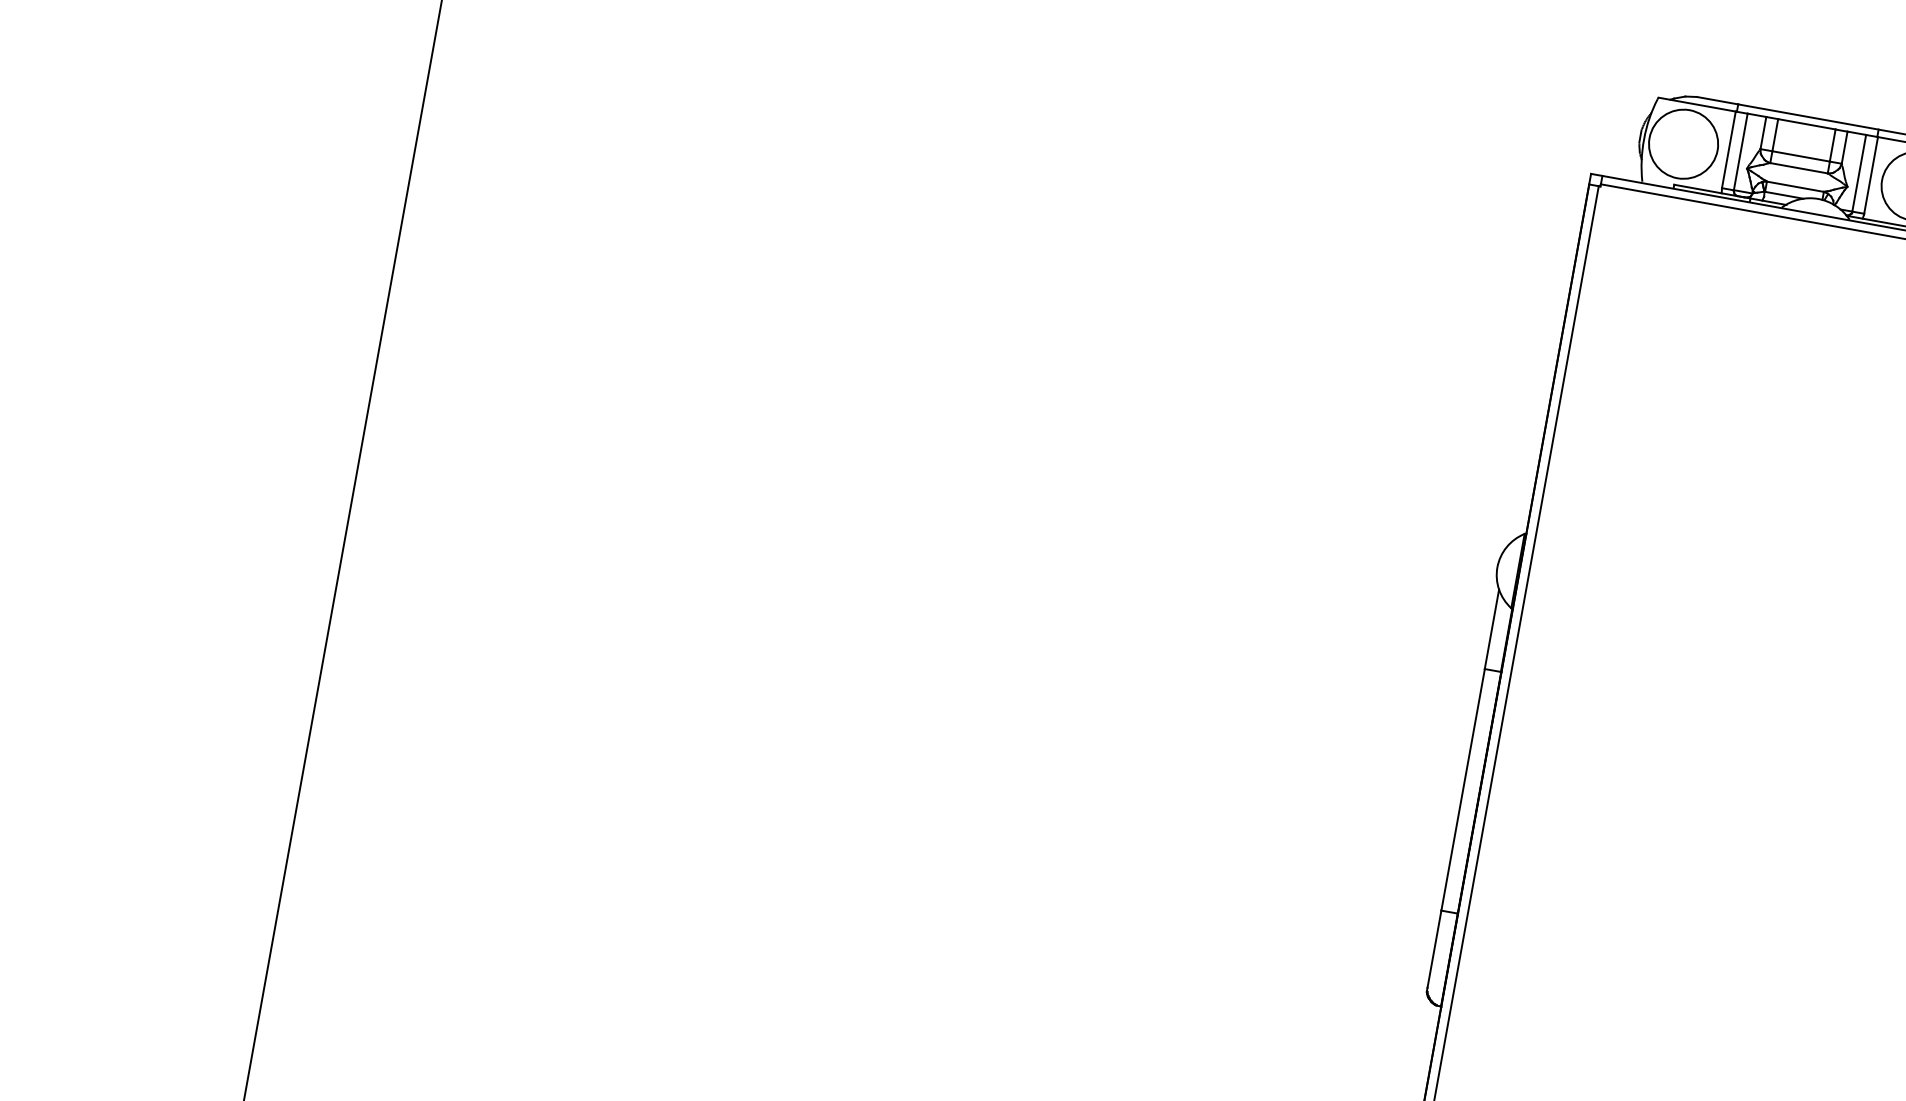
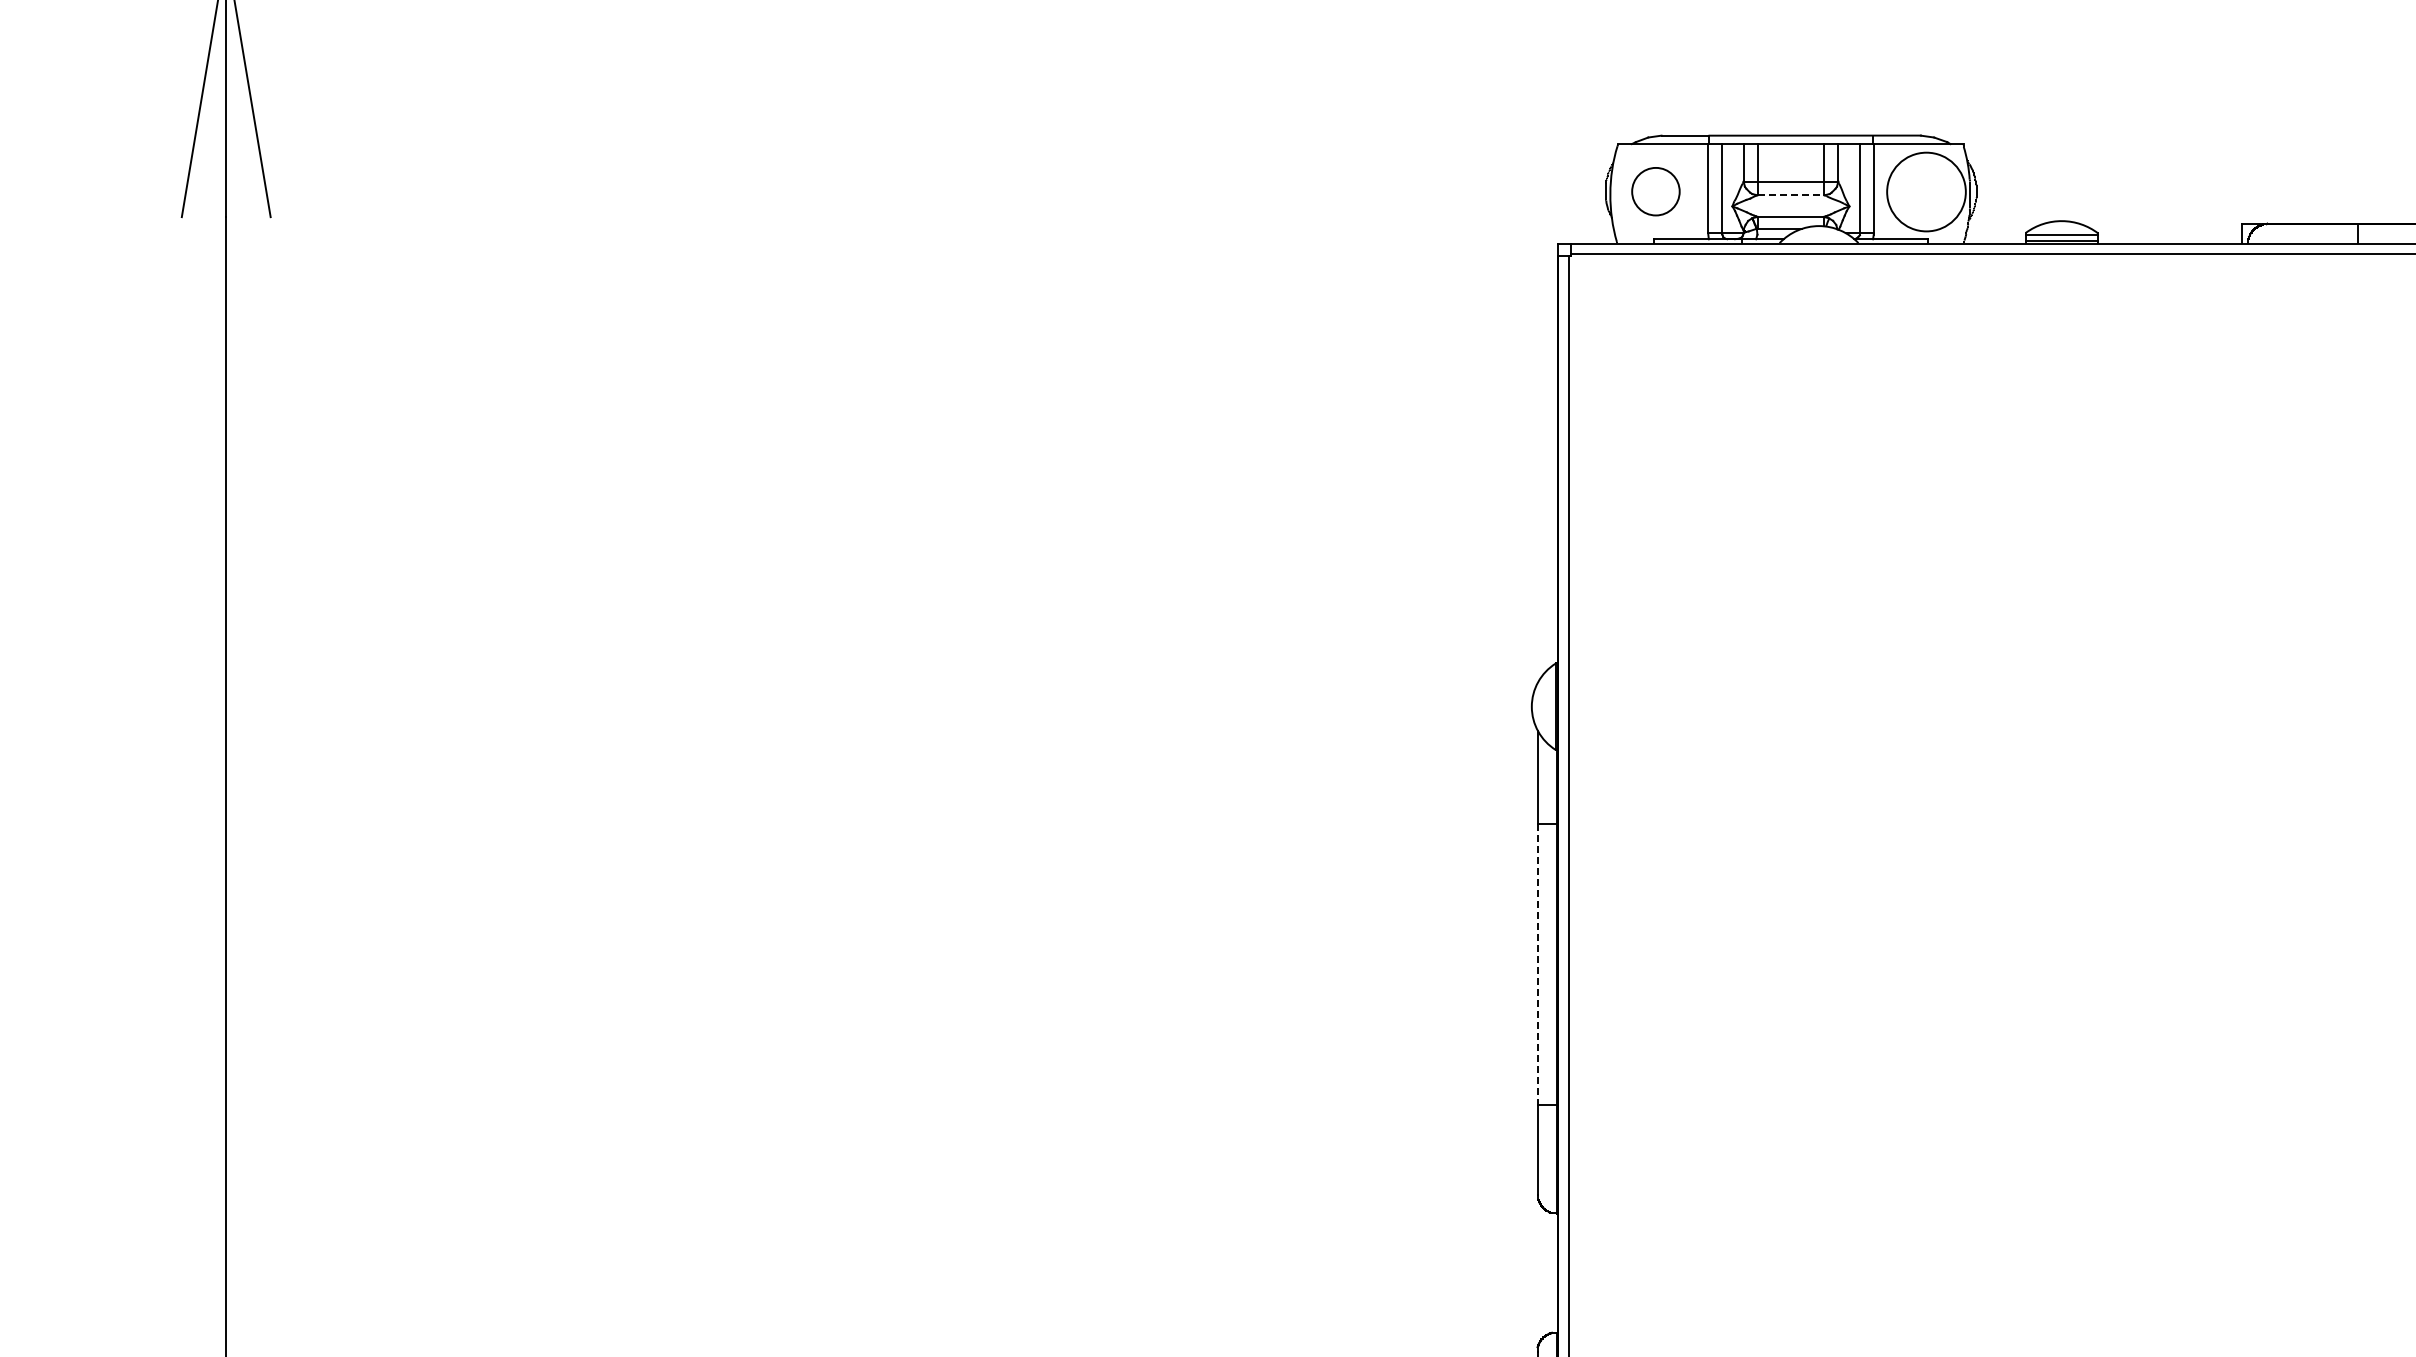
circle: (1683, 144) -> (1655, 191), size x0.6
line: (1799, 168) -> (1791, 195), solid -> dashed
line: (1463, 789) -> (1538, 964), solid -> dashed

